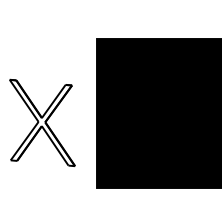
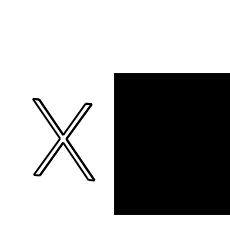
part: (42, 122) -> (63, 139), moved

